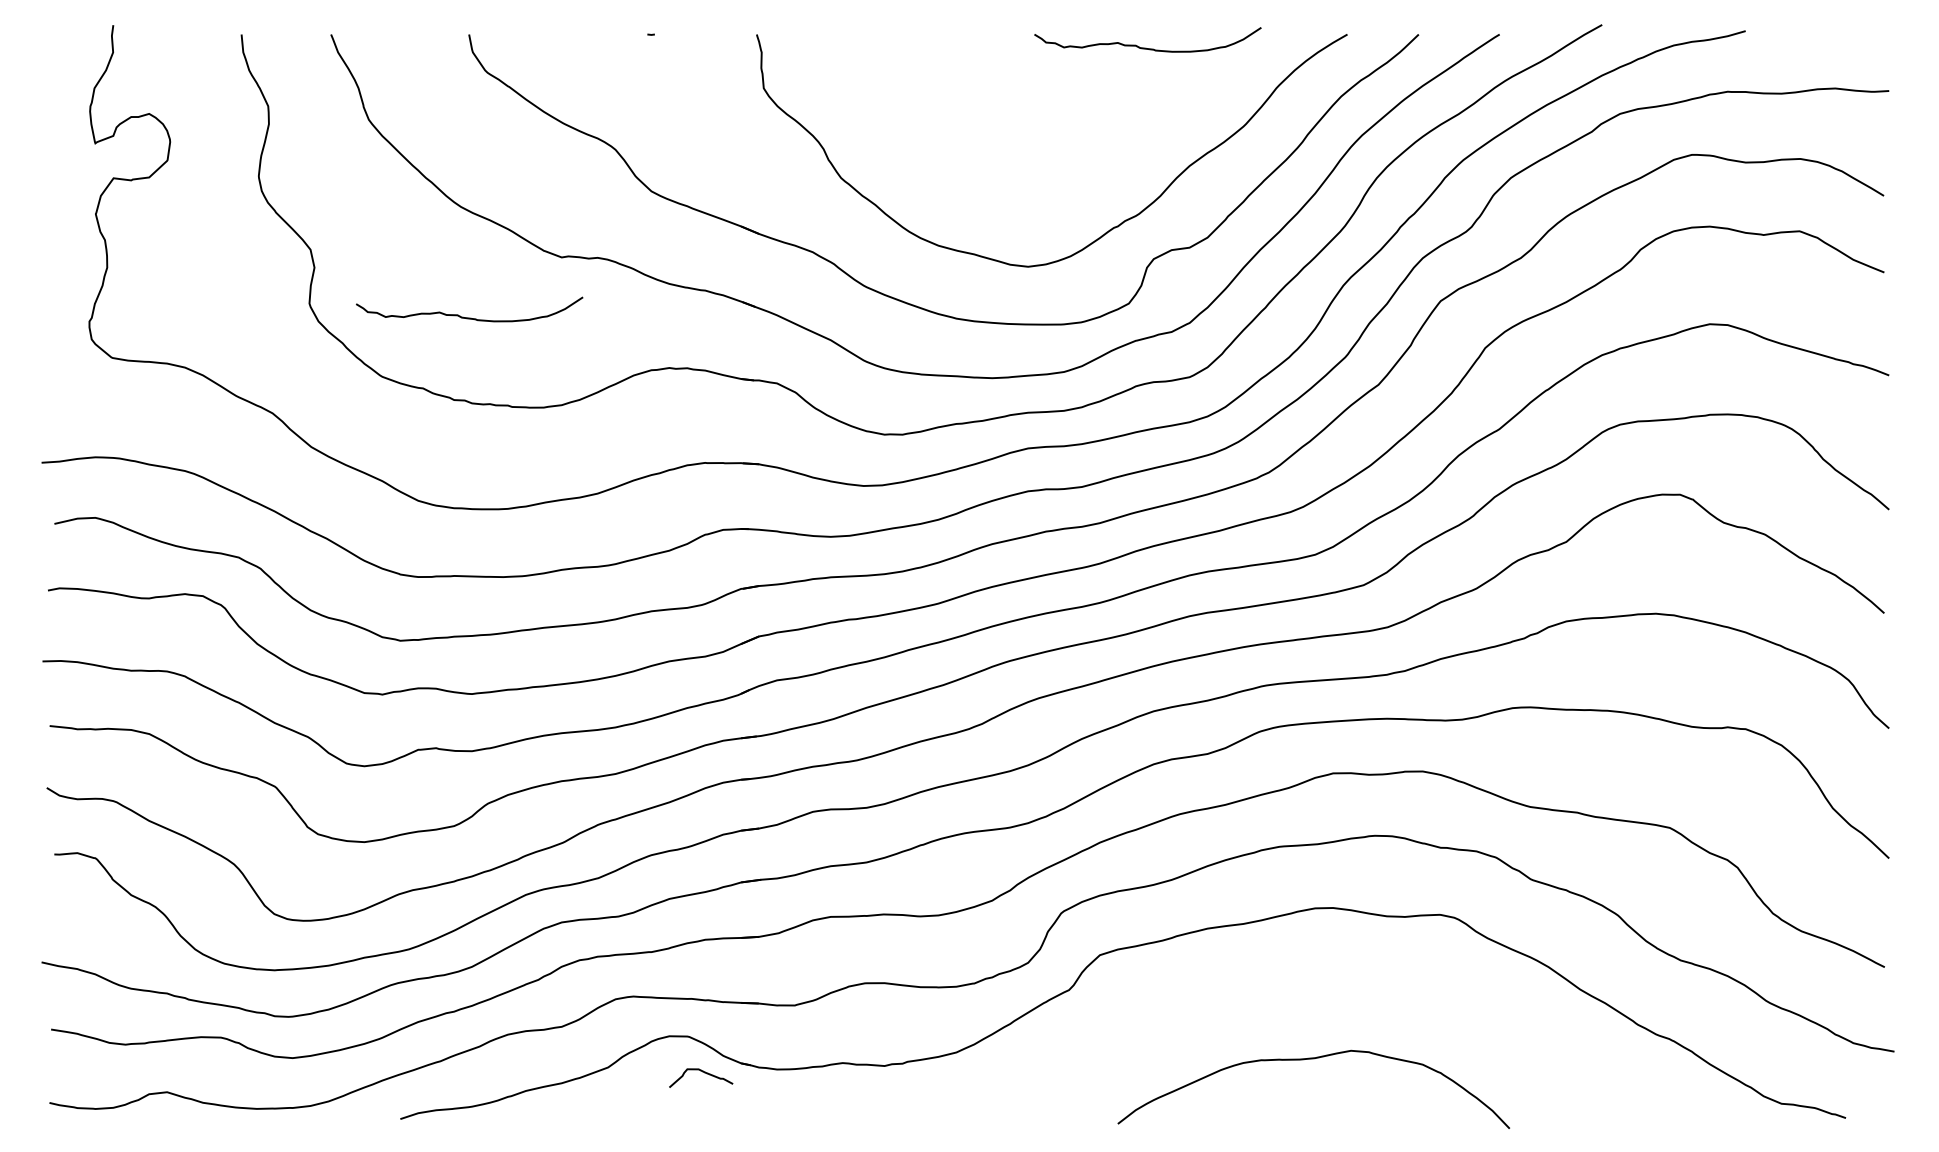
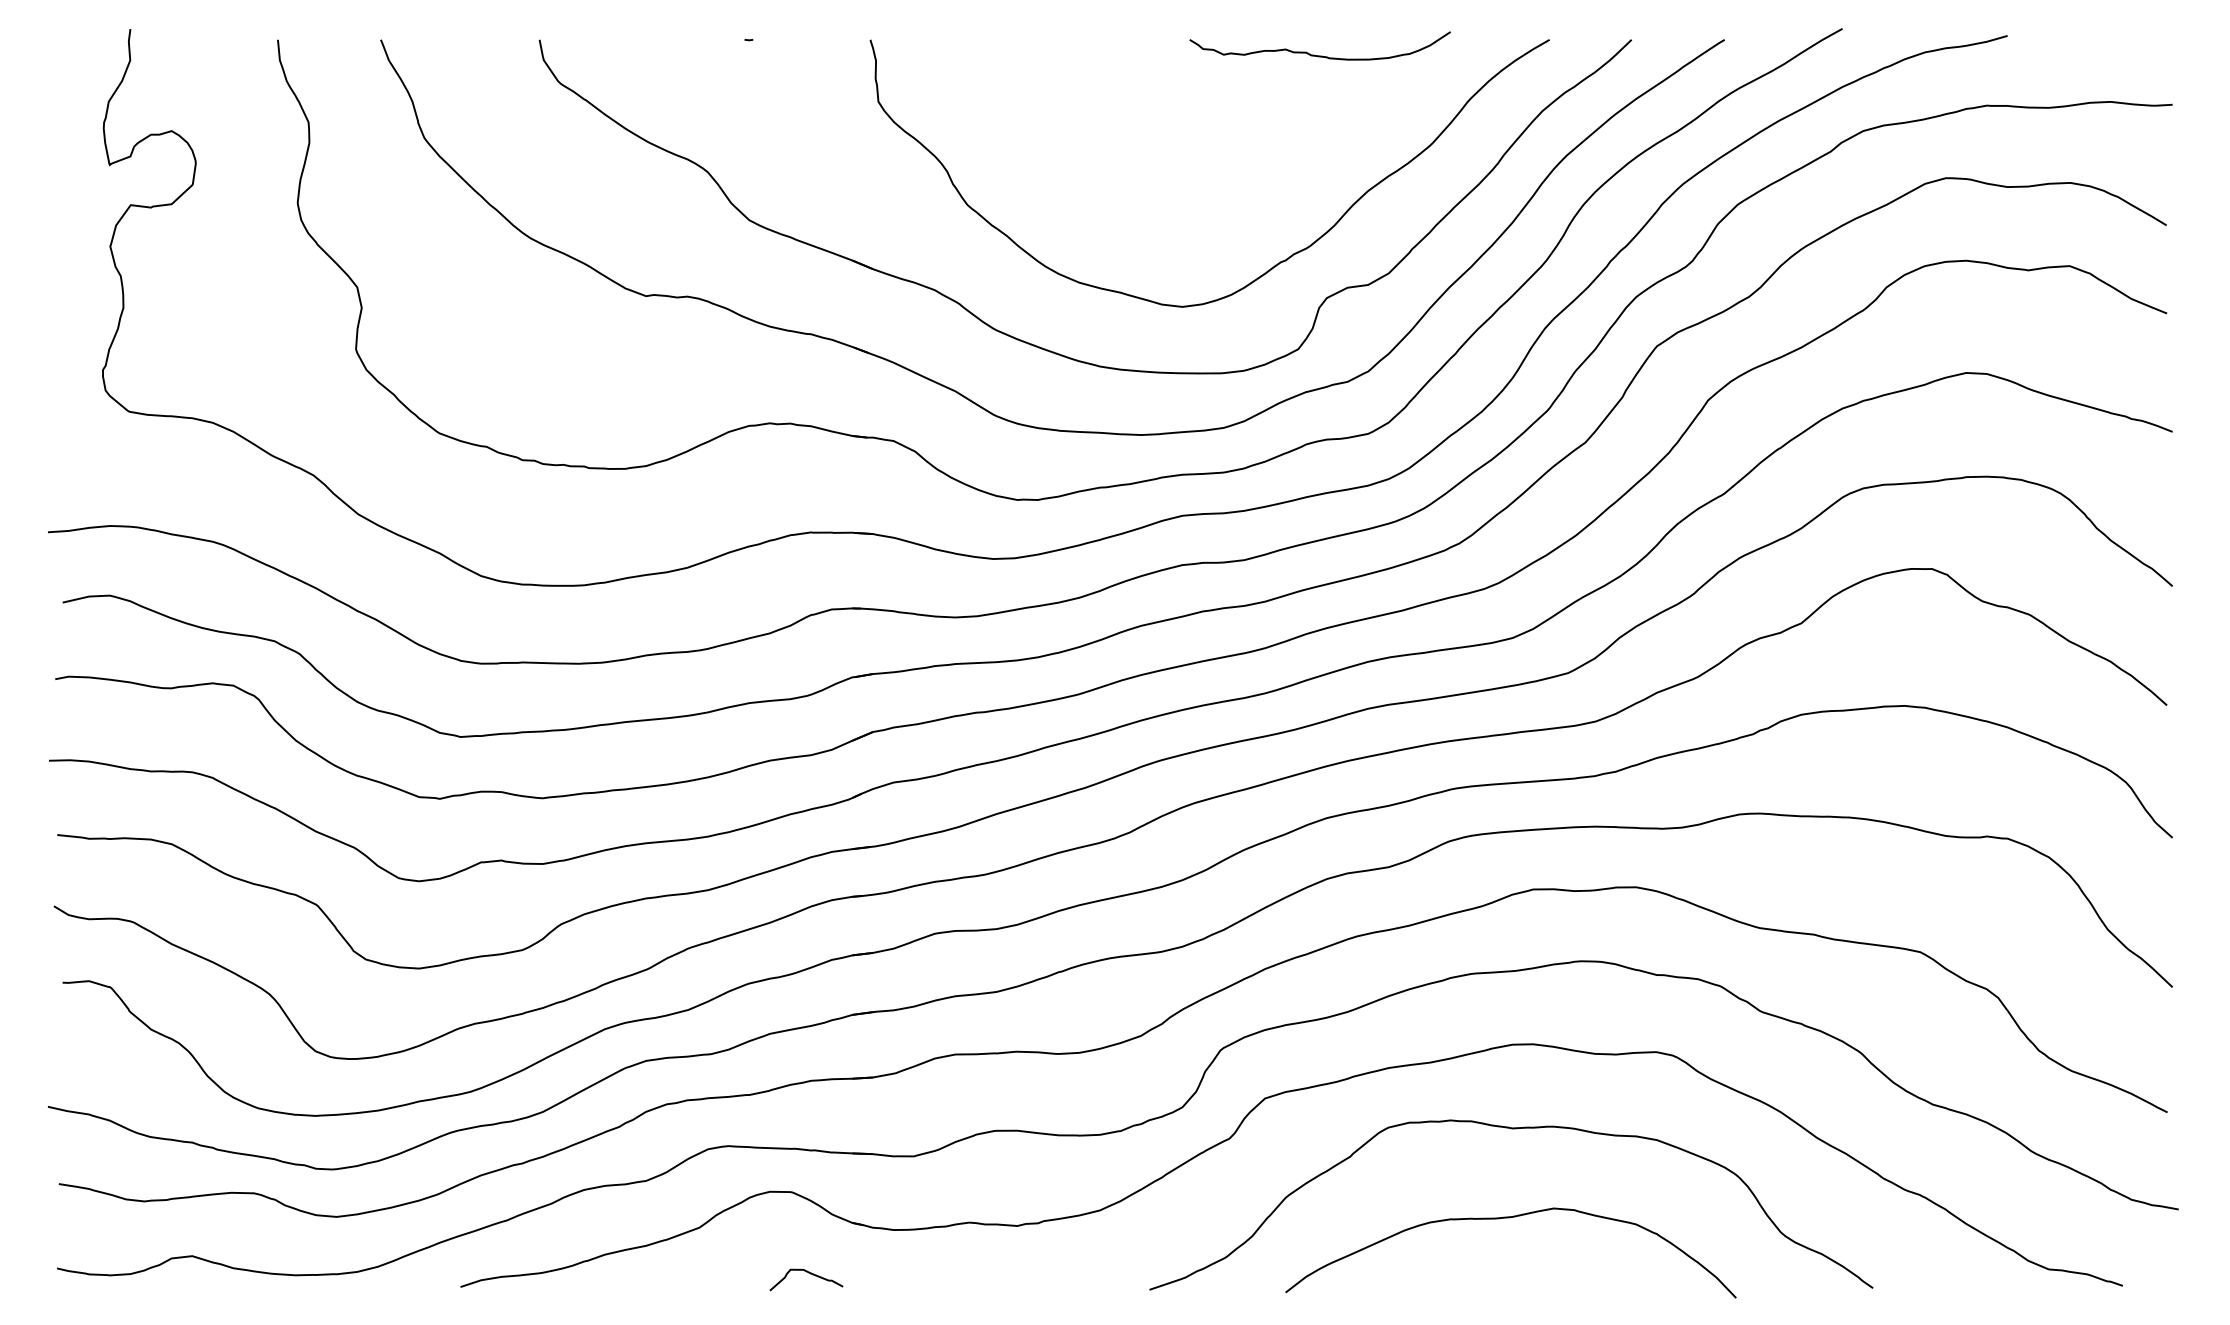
curve: (469, 317) -> (539, 365), removed
curve: (1314, 982) -> (1511, 1129), added
curve: (702, 1072) -> (808, 1273), moved

